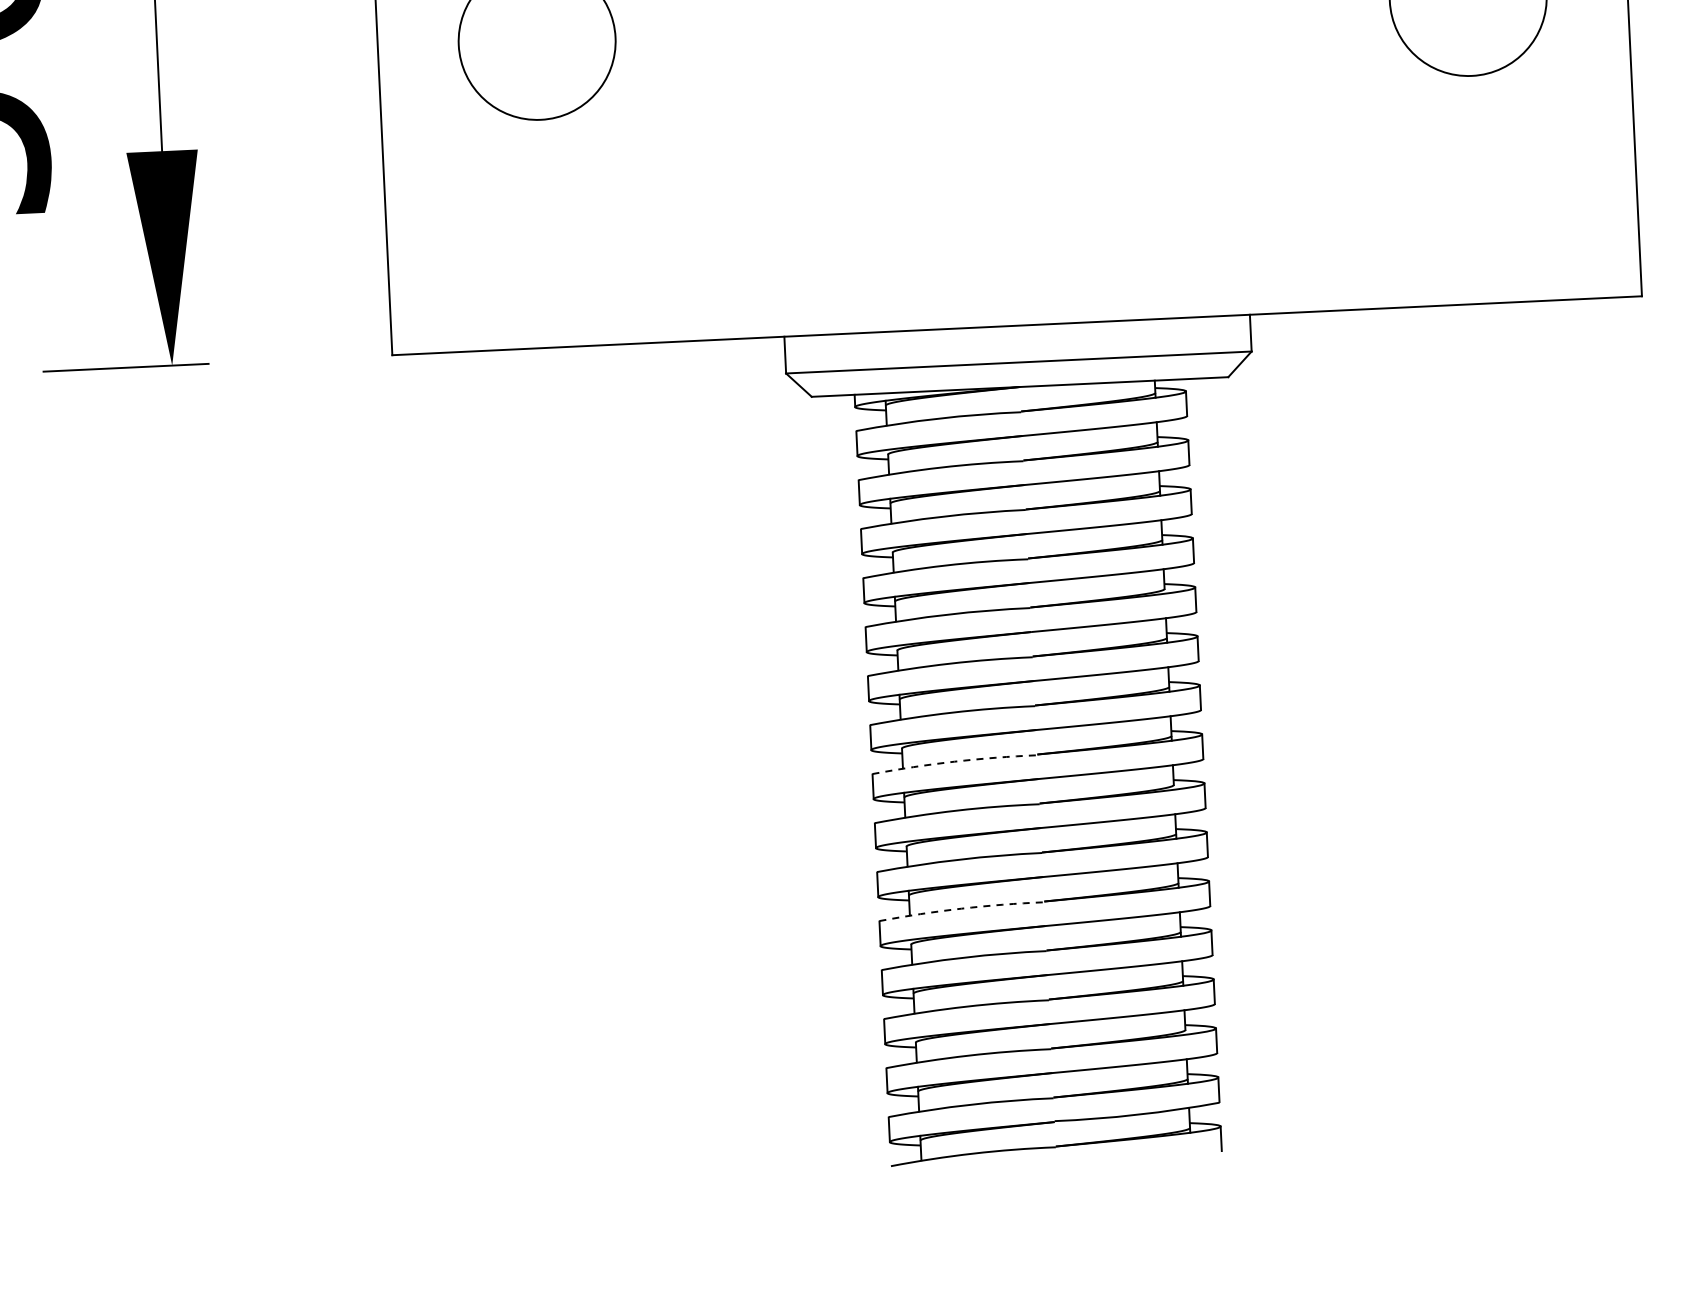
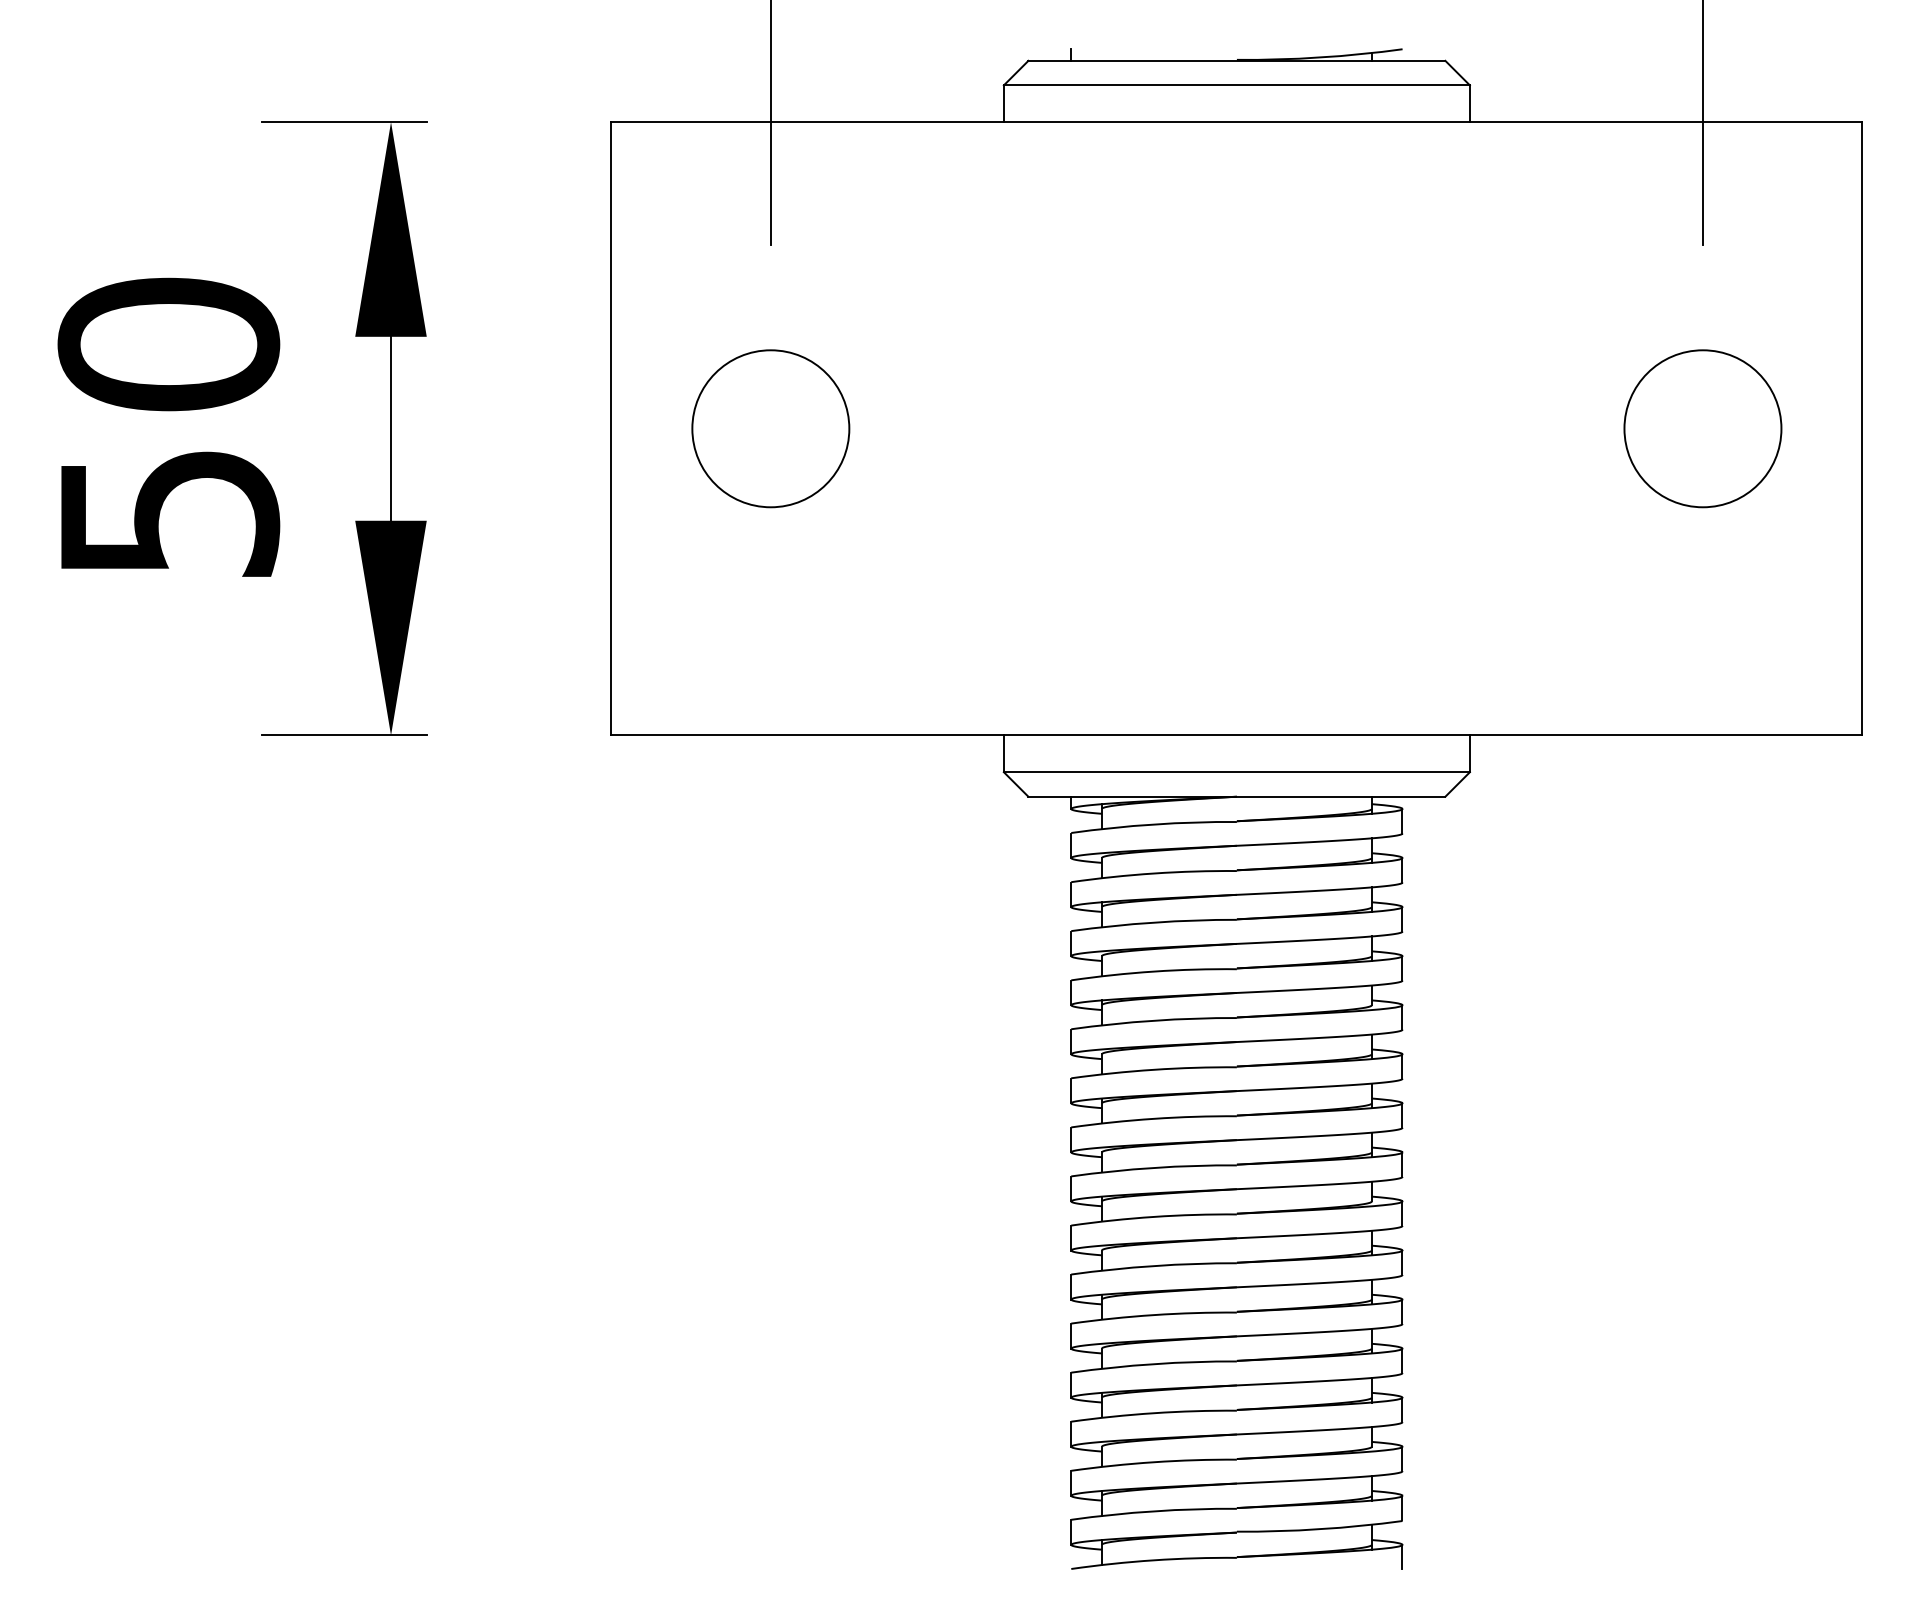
arc: (954, 761) -> (1153, 1167), dashed -> solid
arc: (961, 909) -> (1153, 1315), dashed -> solid

